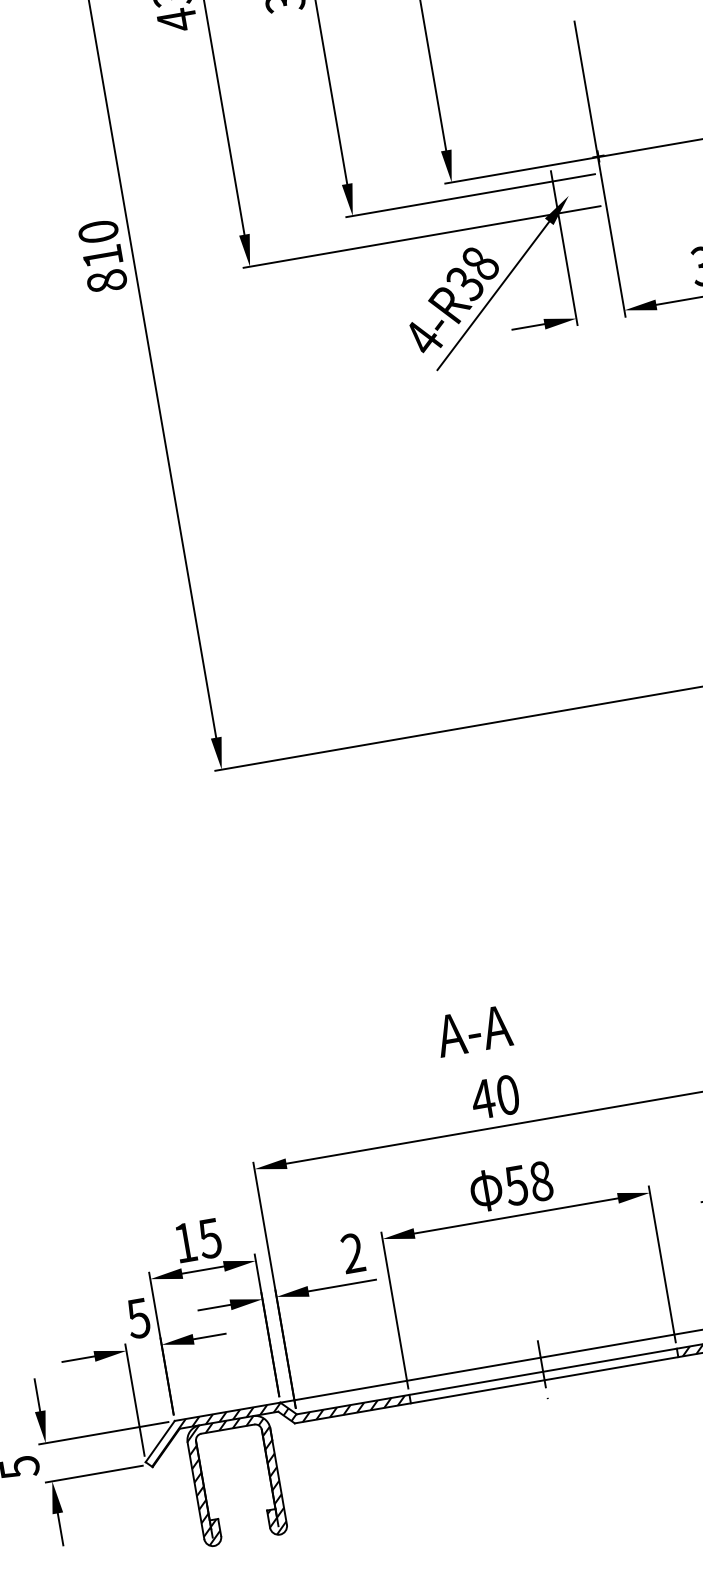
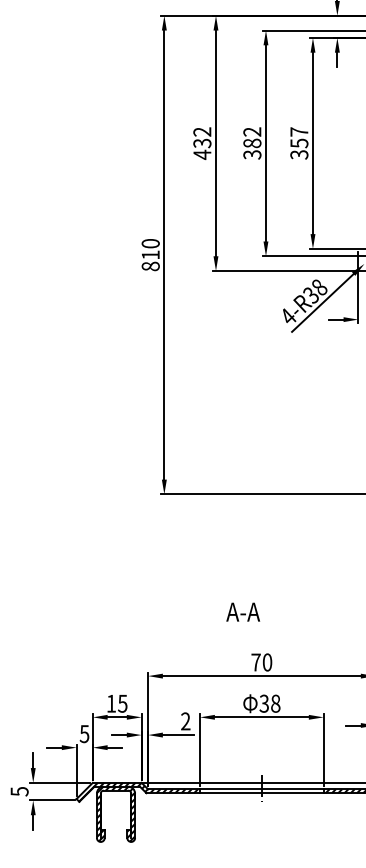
text: (474, 1029) -> (243, 611), moved
text: (481, 1099) -> (255, 662), 40 -> 70
text: (516, 1184) -> (264, 703), 58 -> 38

